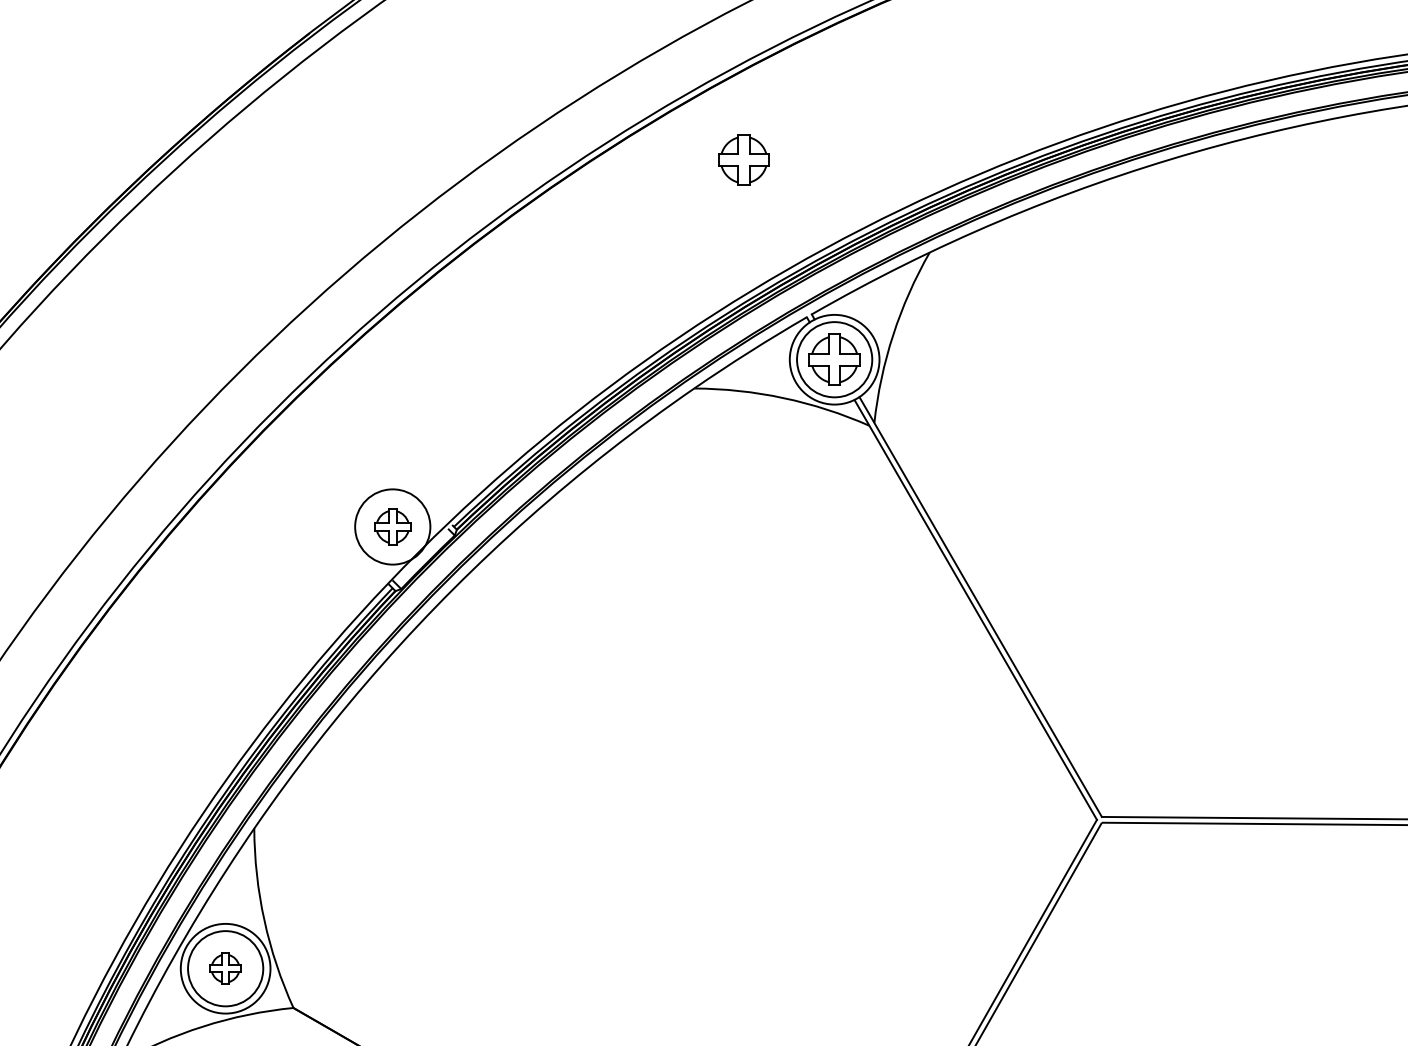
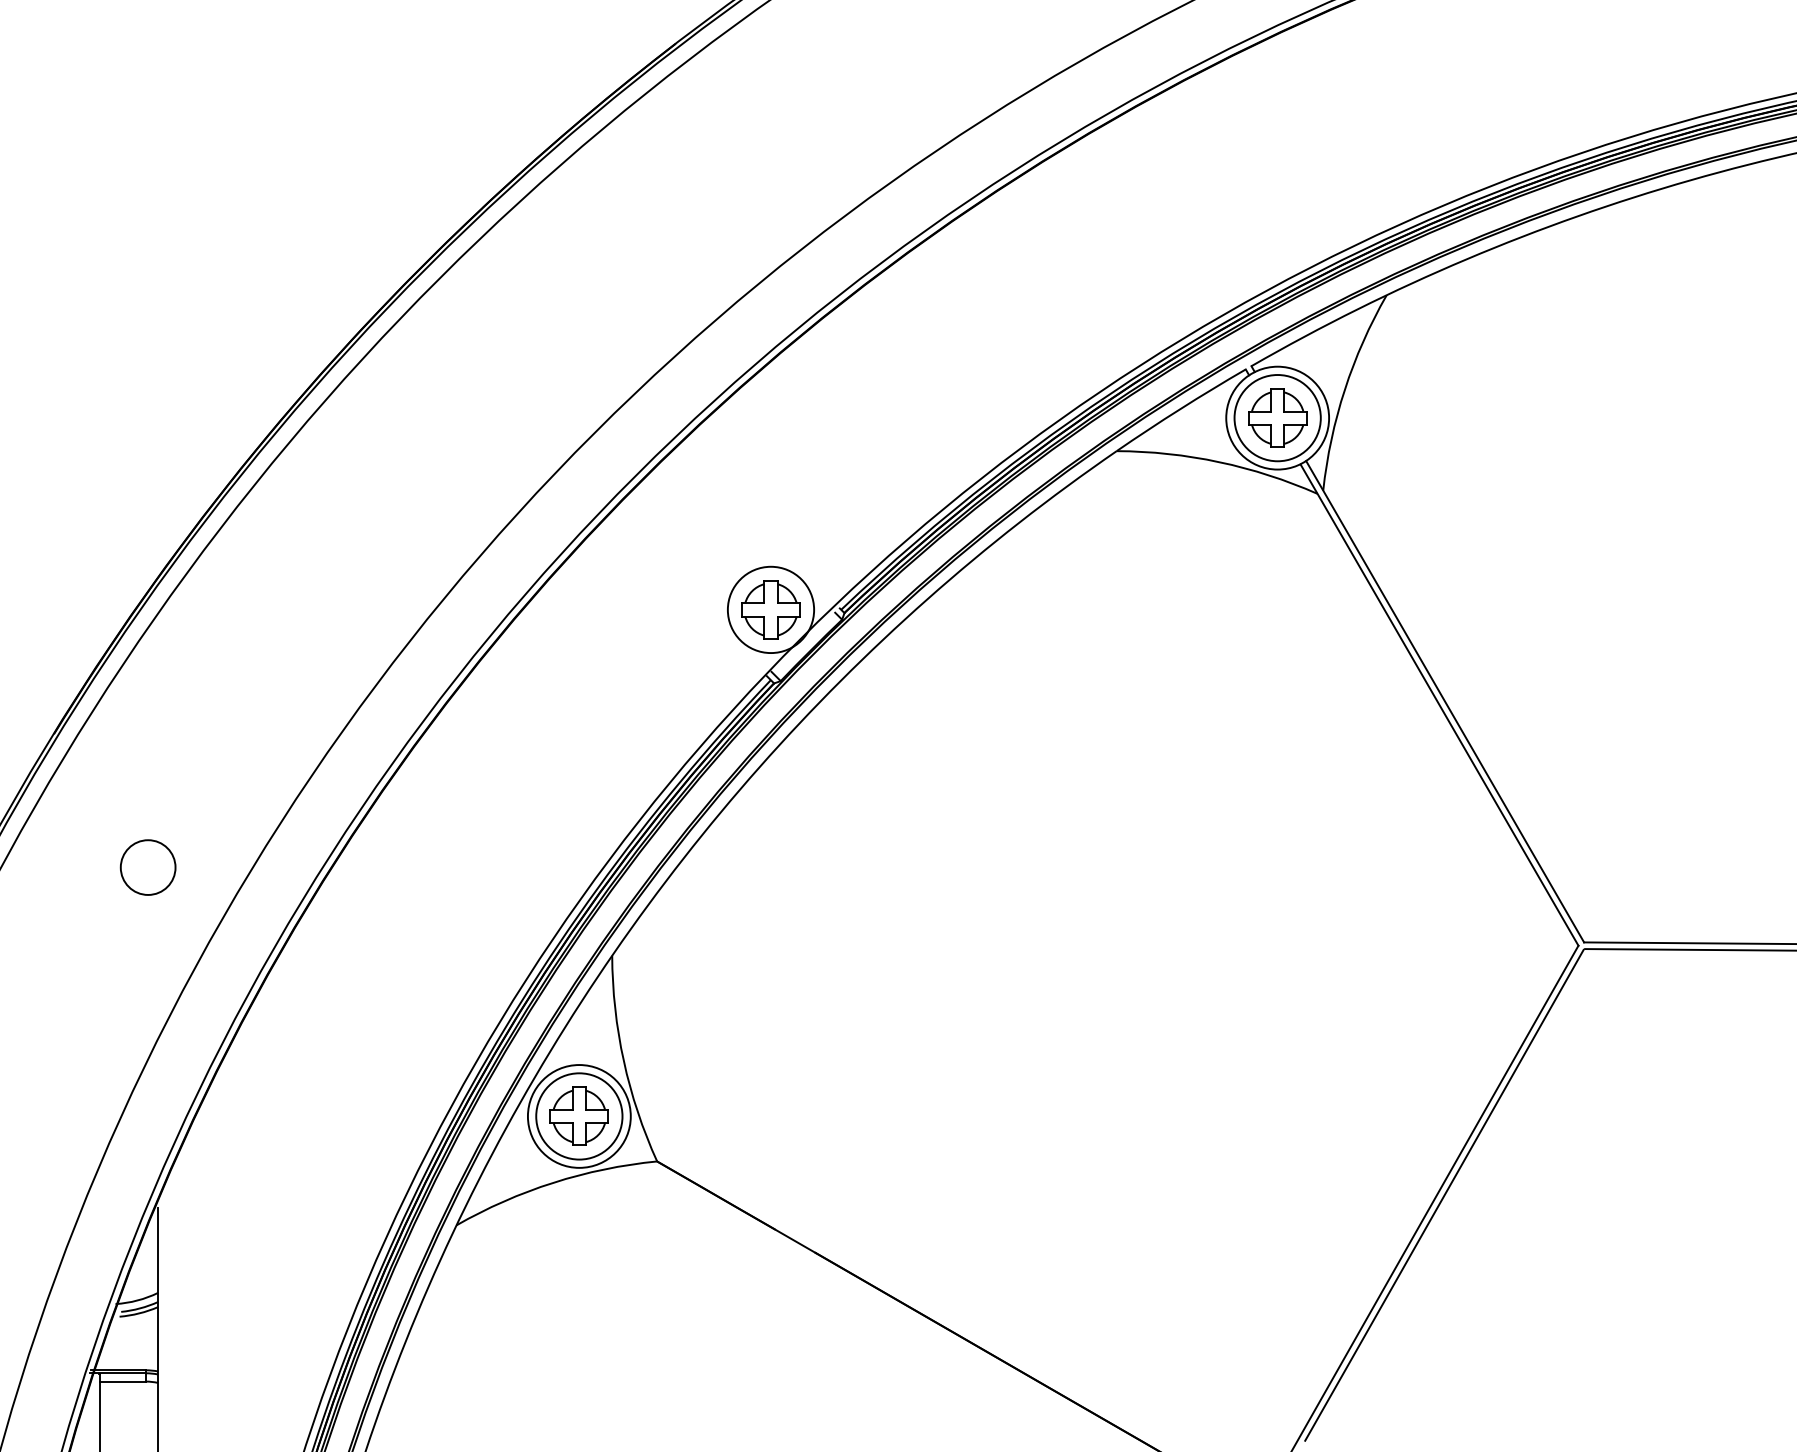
part: (743, 159) -> (1173, 188), removed
part: (392, 526) -> (770, 609), size x1.43
part: (224, 967) -> (578, 1115), size x1.67

